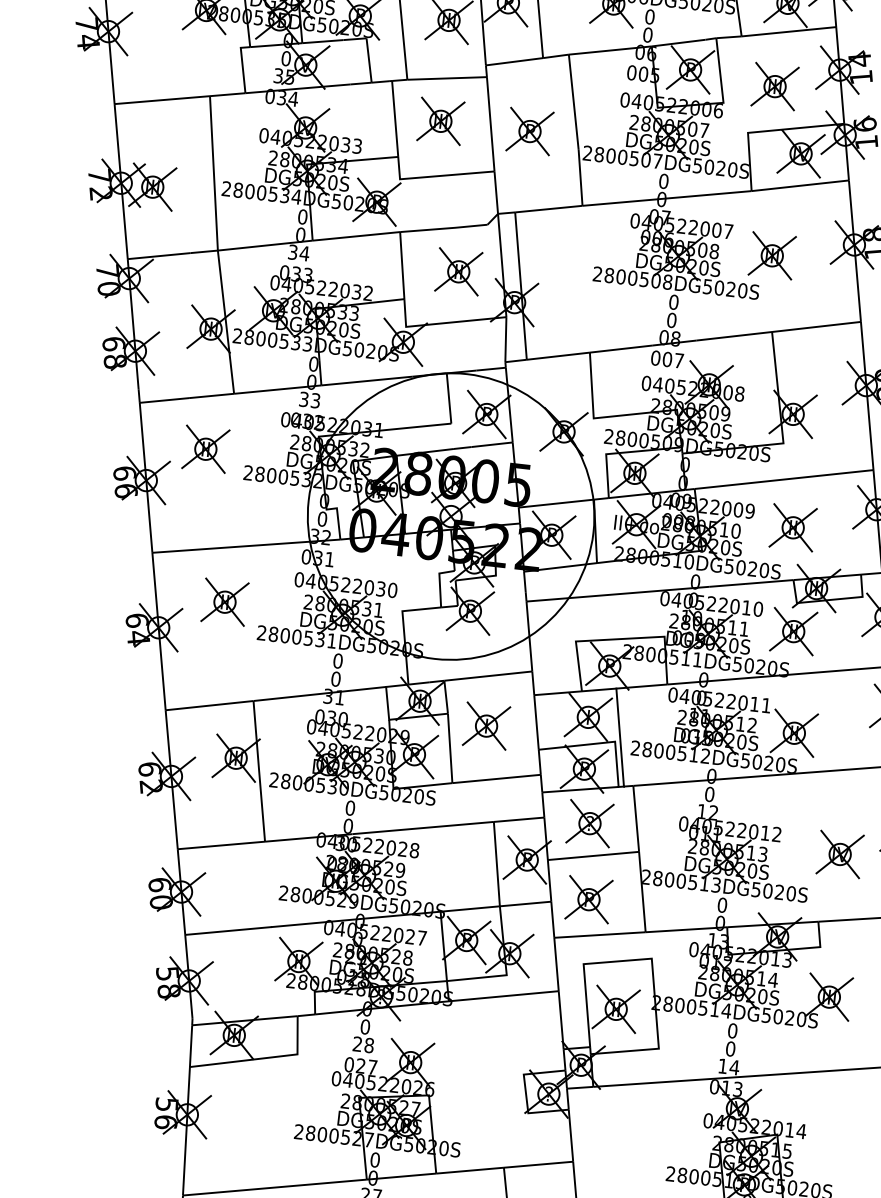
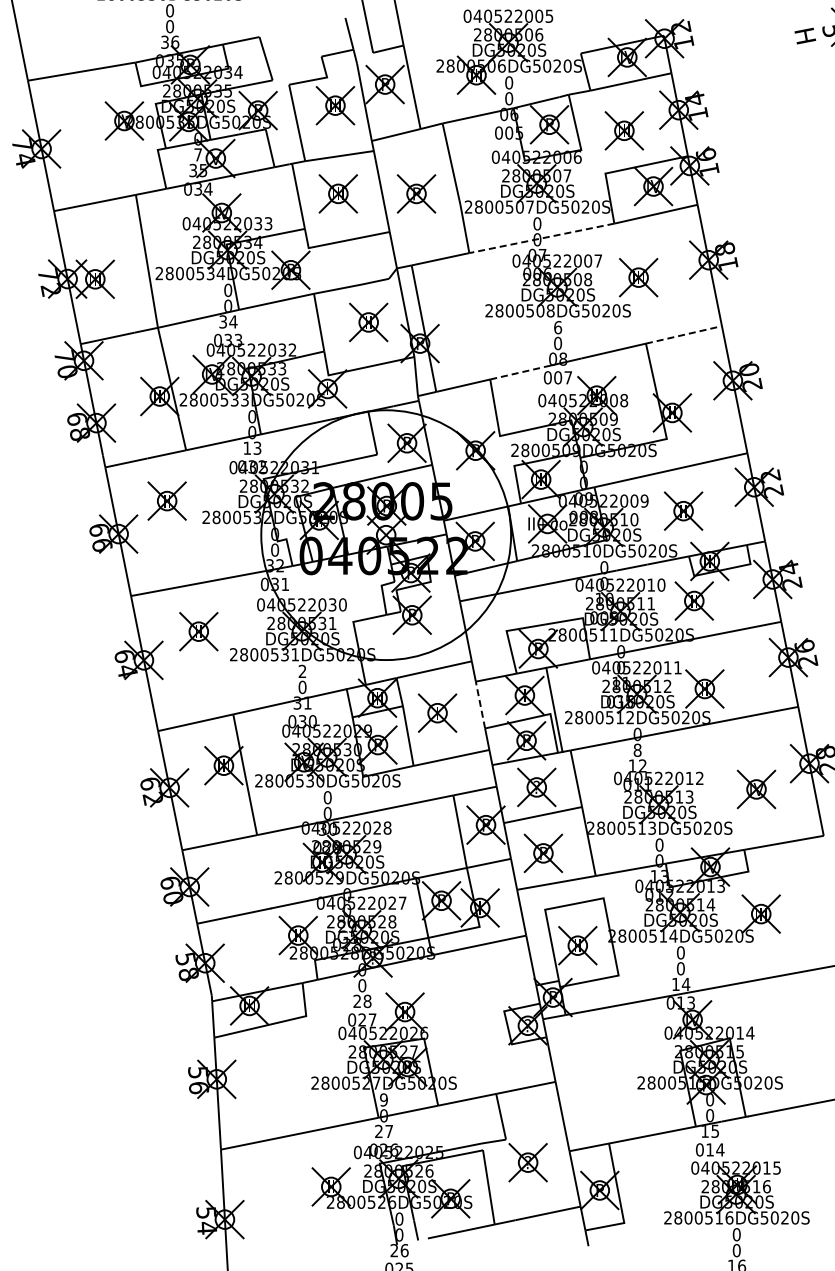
text: (286, 58) -> (198, 154), 0 -> 7
line: (666, 198) -> (541, 238), solid -> dashed
text: (674, 302) -> (558, 327), 0 -> 6
line: (816, 326) -> (683, 334), solid -> dashed
line: (621, 349) -> (517, 373), solid -> dashed
text: (304, 398) -> (247, 447), 33 -> 13
text: (337, 661) -> (302, 671), 0 -> 2
line: (536, 722) -> (480, 705), solid -> dashed
text: (709, 794) -> (637, 750), 0 -> 8
text: (374, 1159) -> (383, 1099), 0 -> 9

